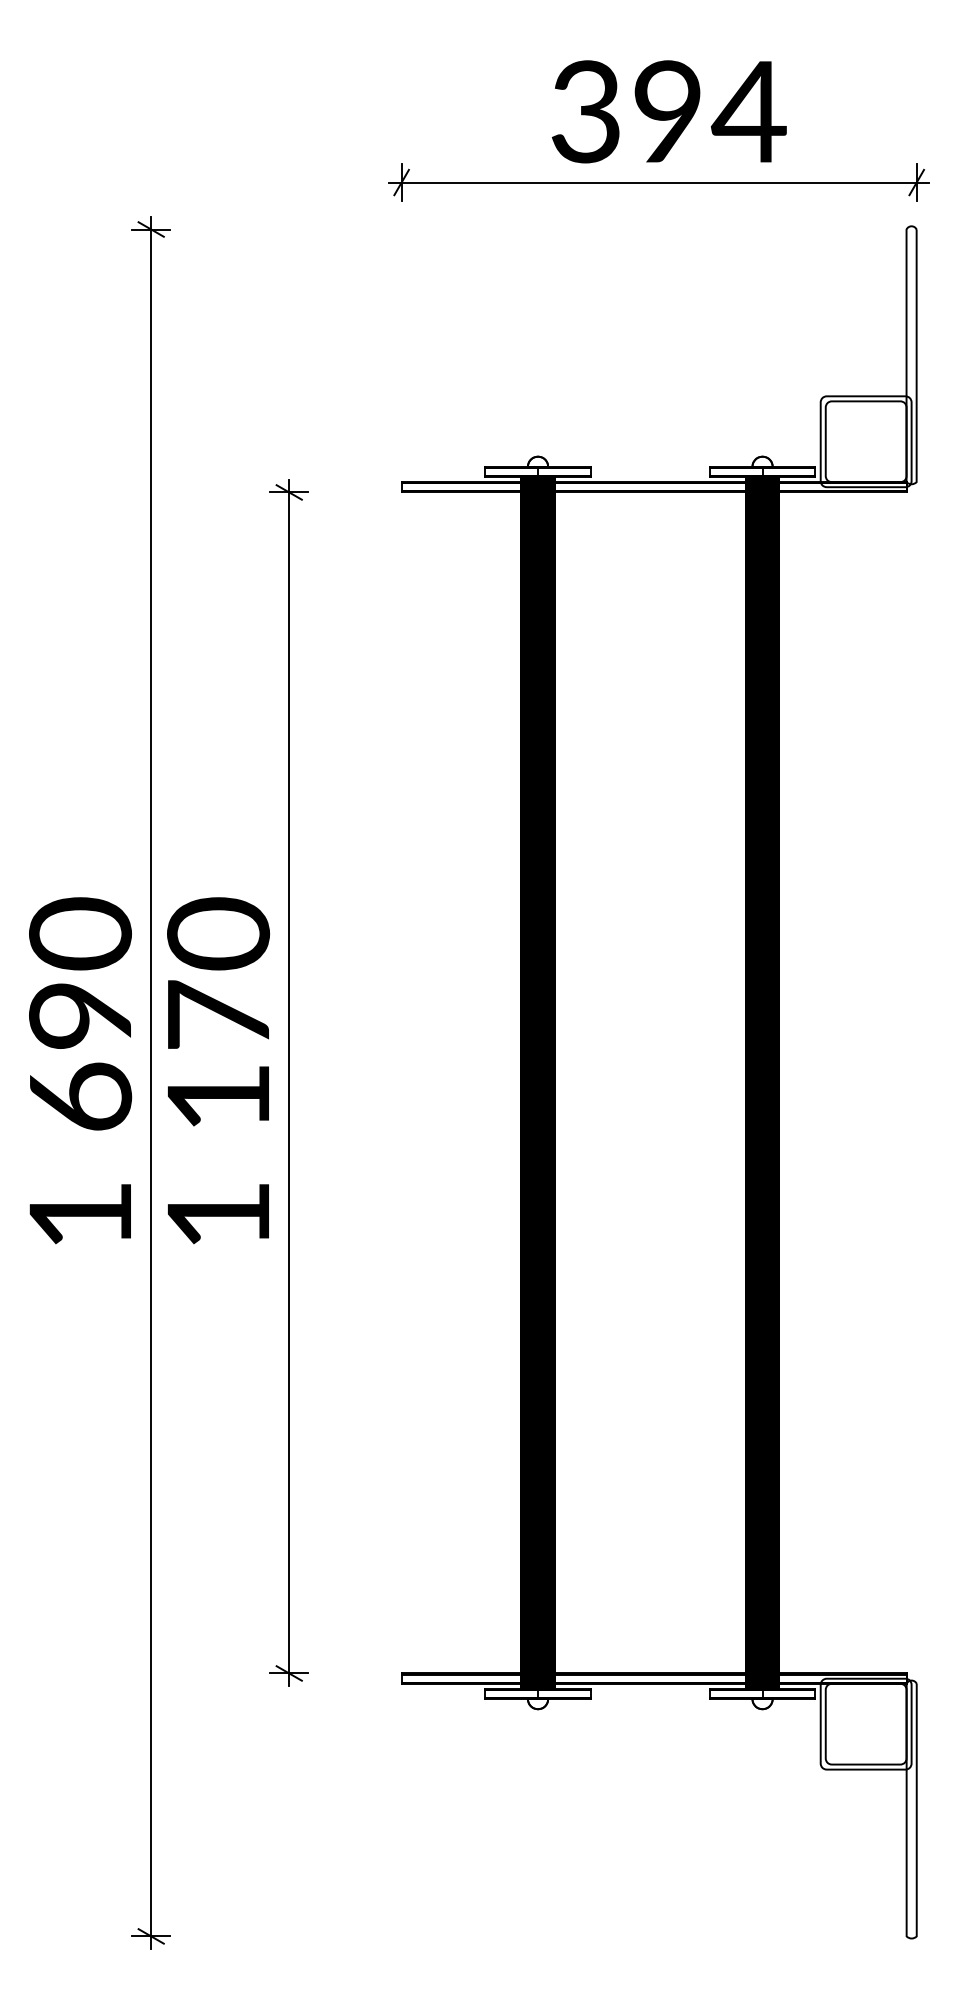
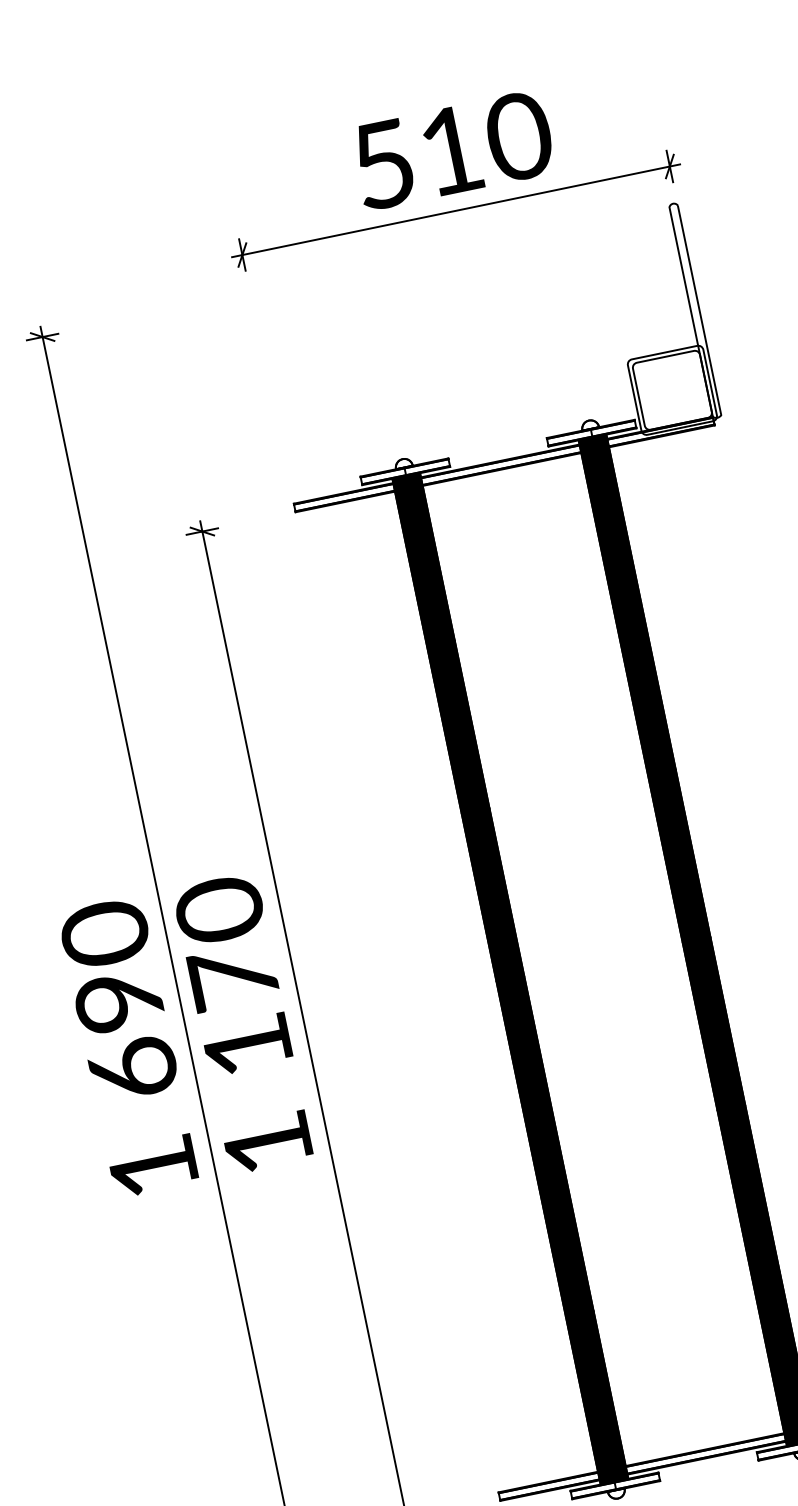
text: (668, 111) -> (451, 150), 394 -> 510

